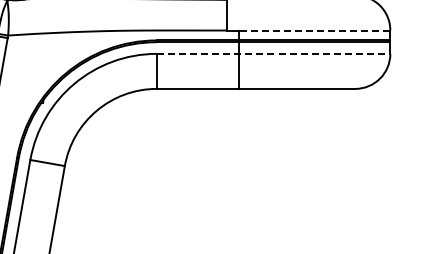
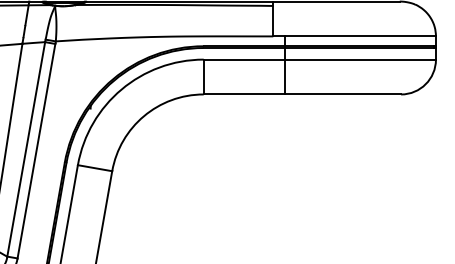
line: (313, 30) -> (359, 36), dashed -> solid
line: (274, 53) -> (320, 59), dashed -> solid

